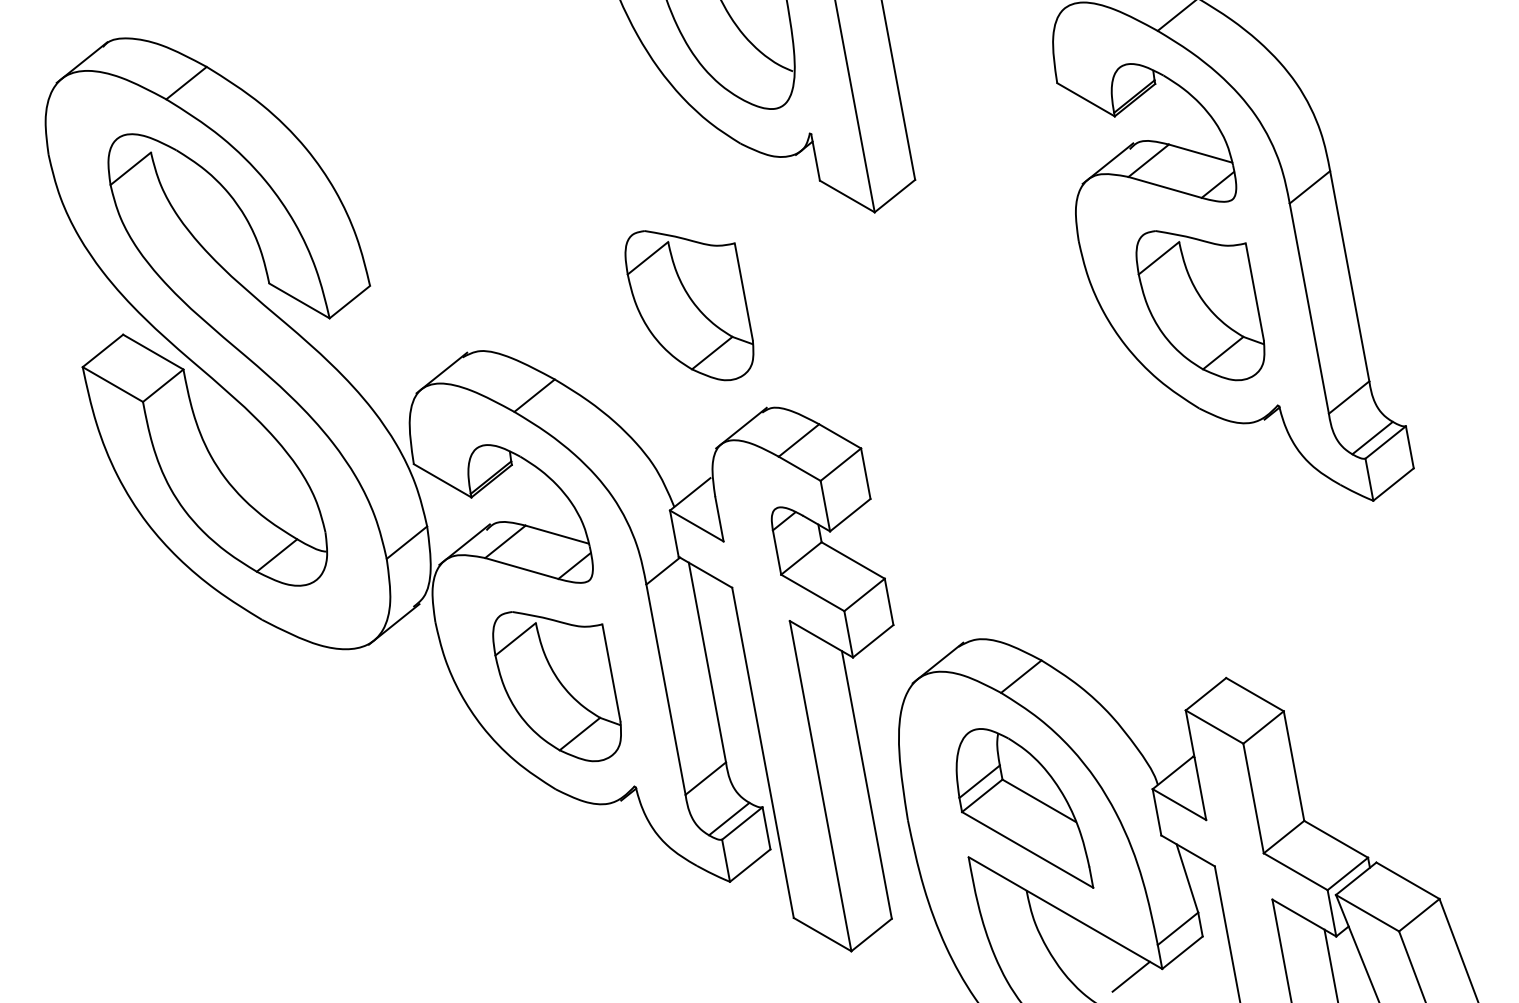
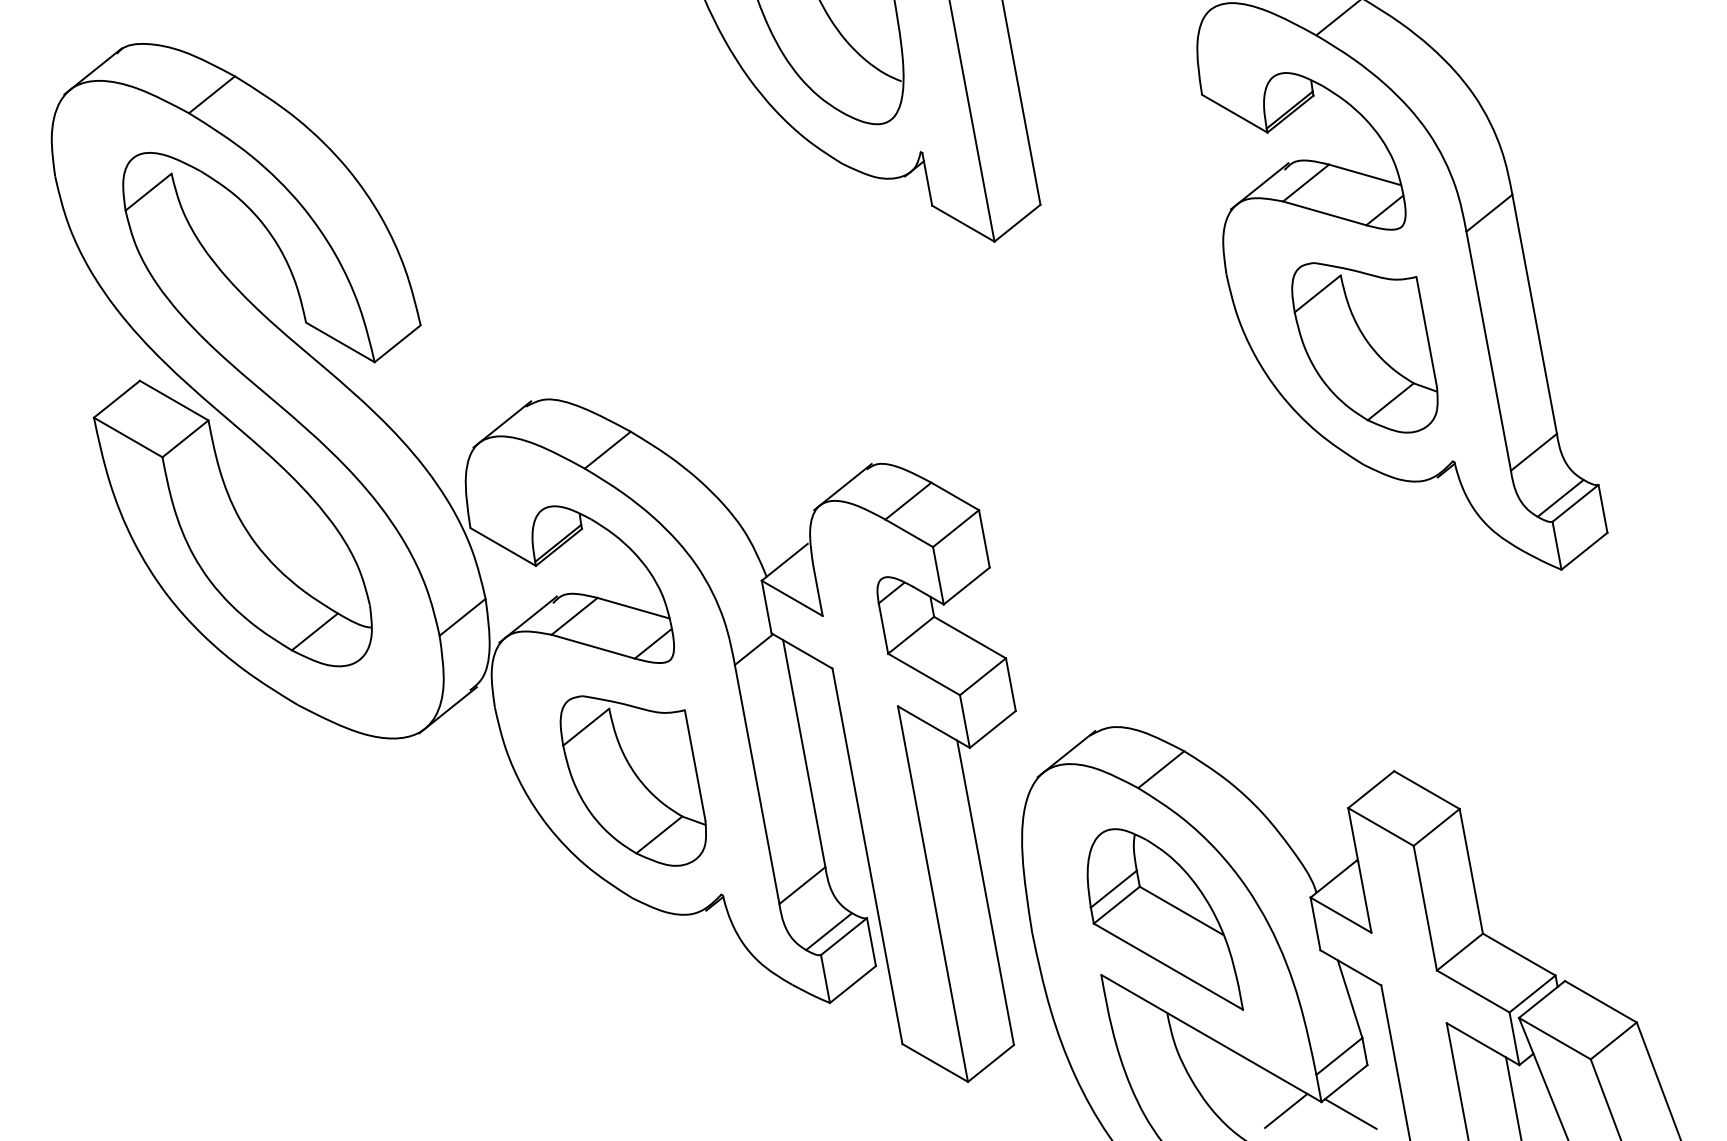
part: (689, 305) -> (783, 347), removed
line: (1187, 979) -> (1350, 1114), added

